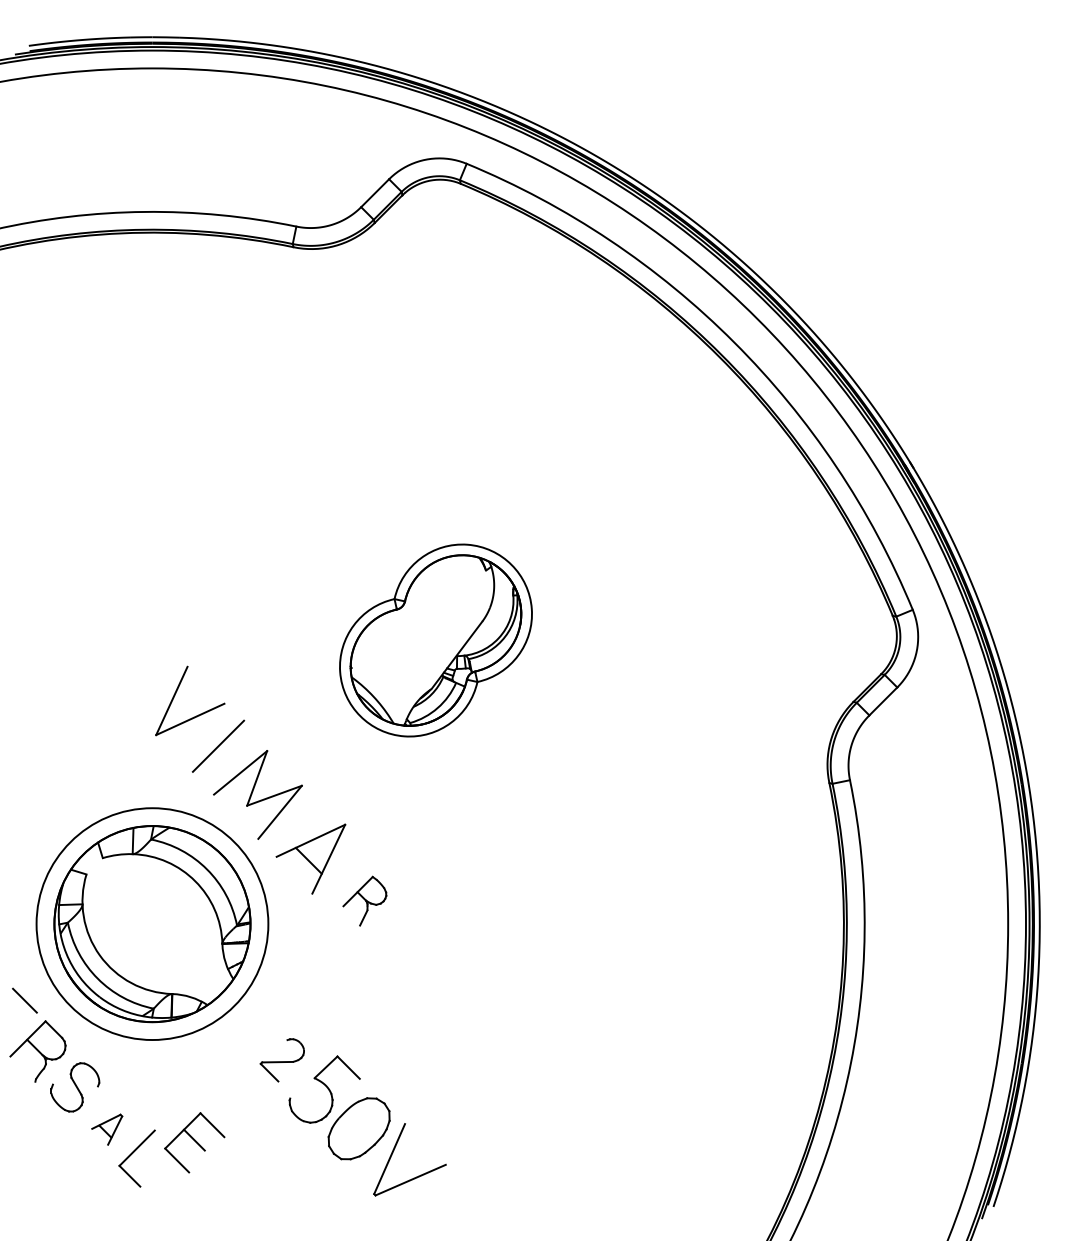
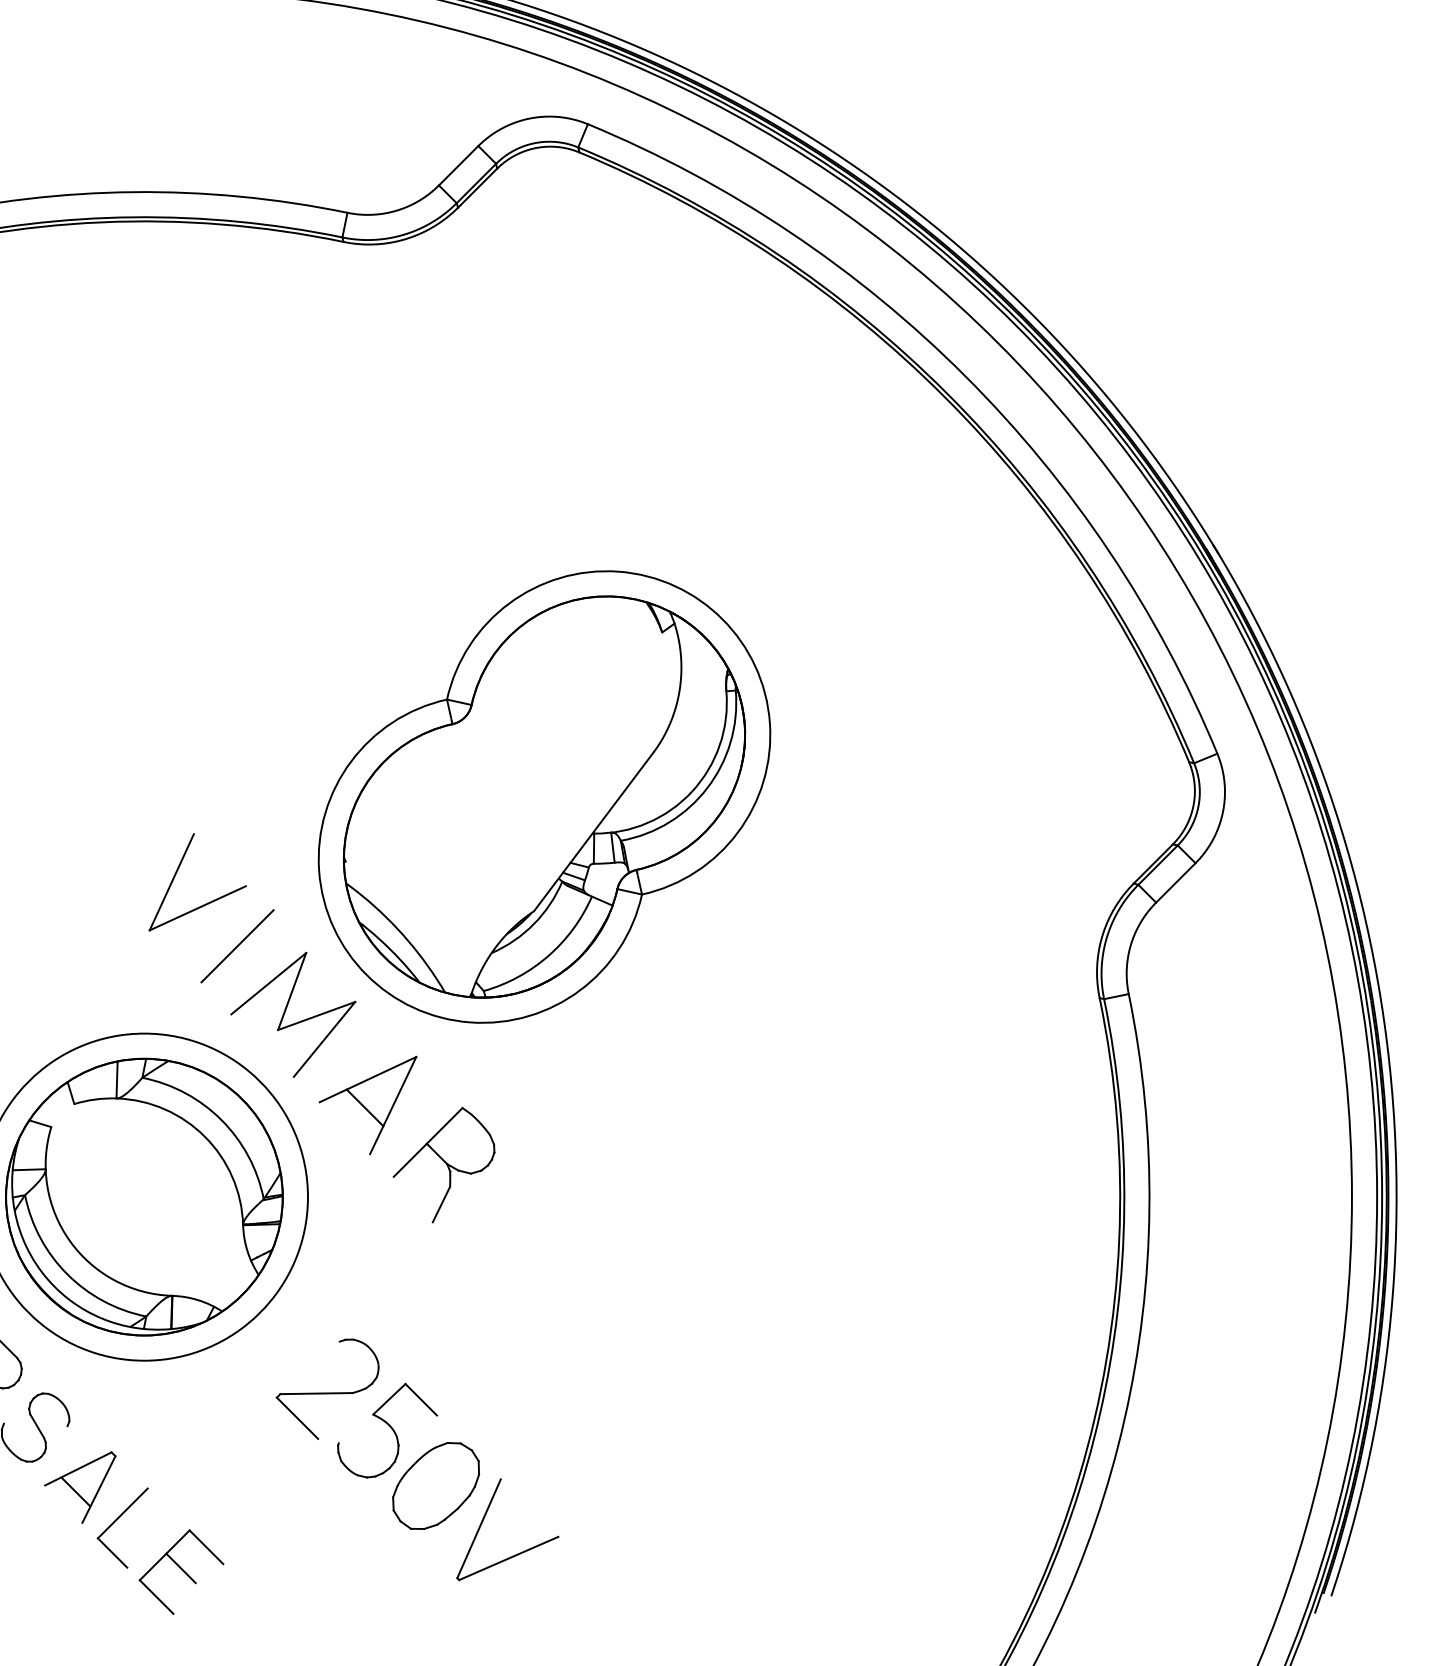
part: (435, 640) -> (543, 796), size x1.67
part: (364, 900) -> (443, 1163), size x1.67
part: (282, 1060) -> (327, 1389), size x1.67
part: (107, 1129) -> (80, 1487), size x1.67
part: (194, 1142) -> (181, 1571), moved

